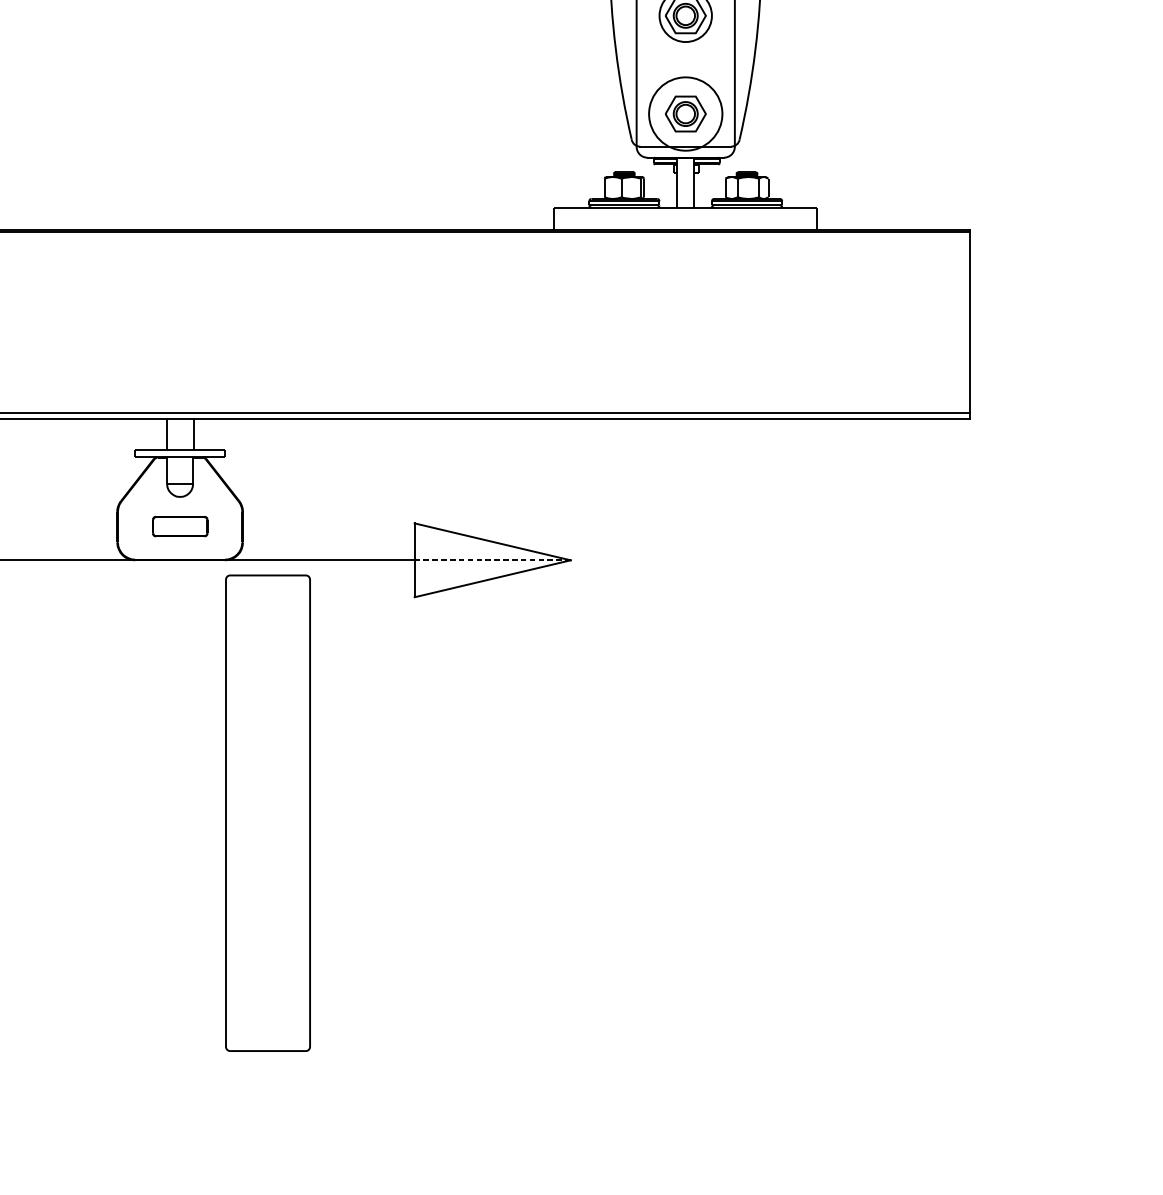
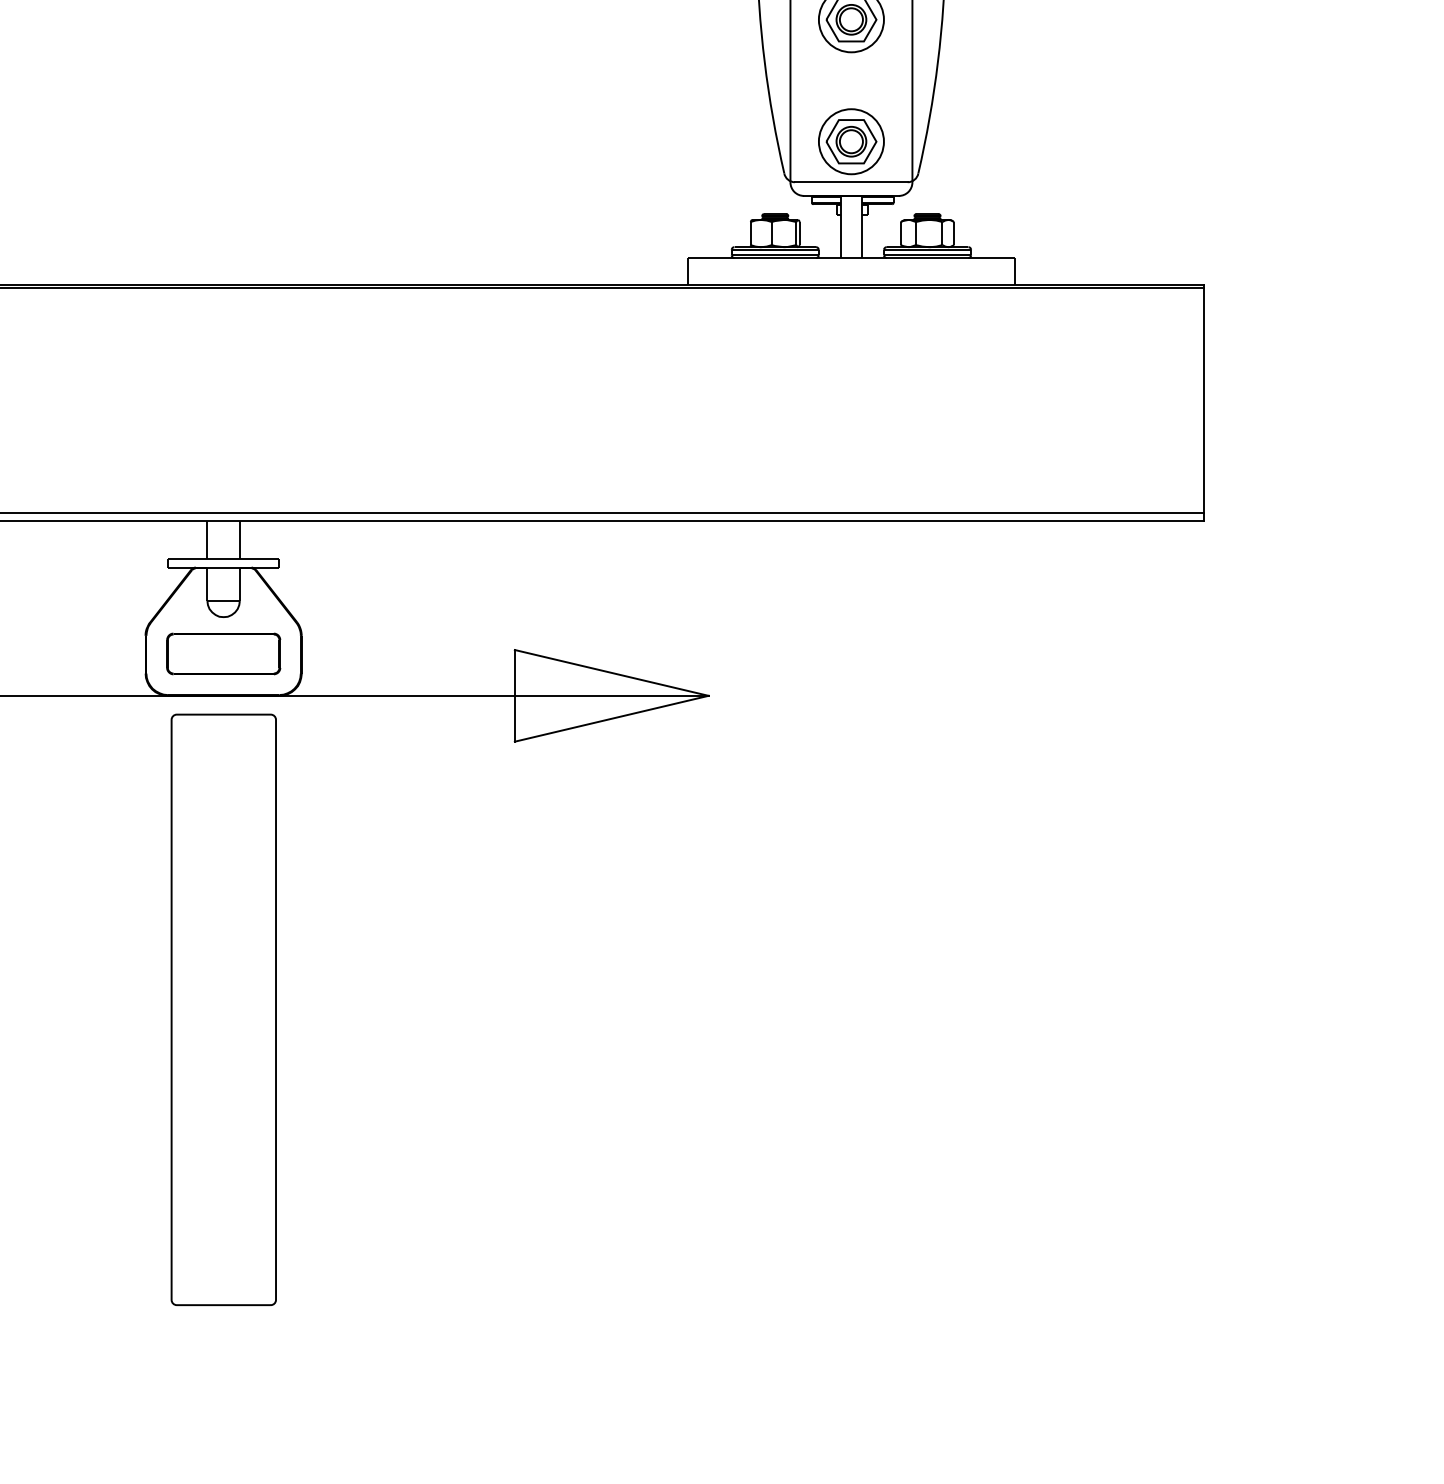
circle: (684, 113) -> (850, 141), size x0.71
part: (180, 526) -> (223, 653), size x1.67
line: (492, 560) -> (611, 695), dashed -> solid
part: (267, 812) -> (223, 1009), moved

